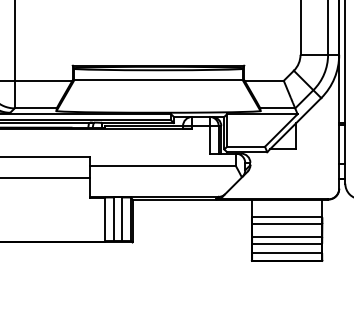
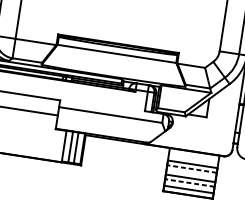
line: (286, 223) -> (191, 168), solid -> dashed
line: (286, 243) -> (189, 182), solid -> dashed

